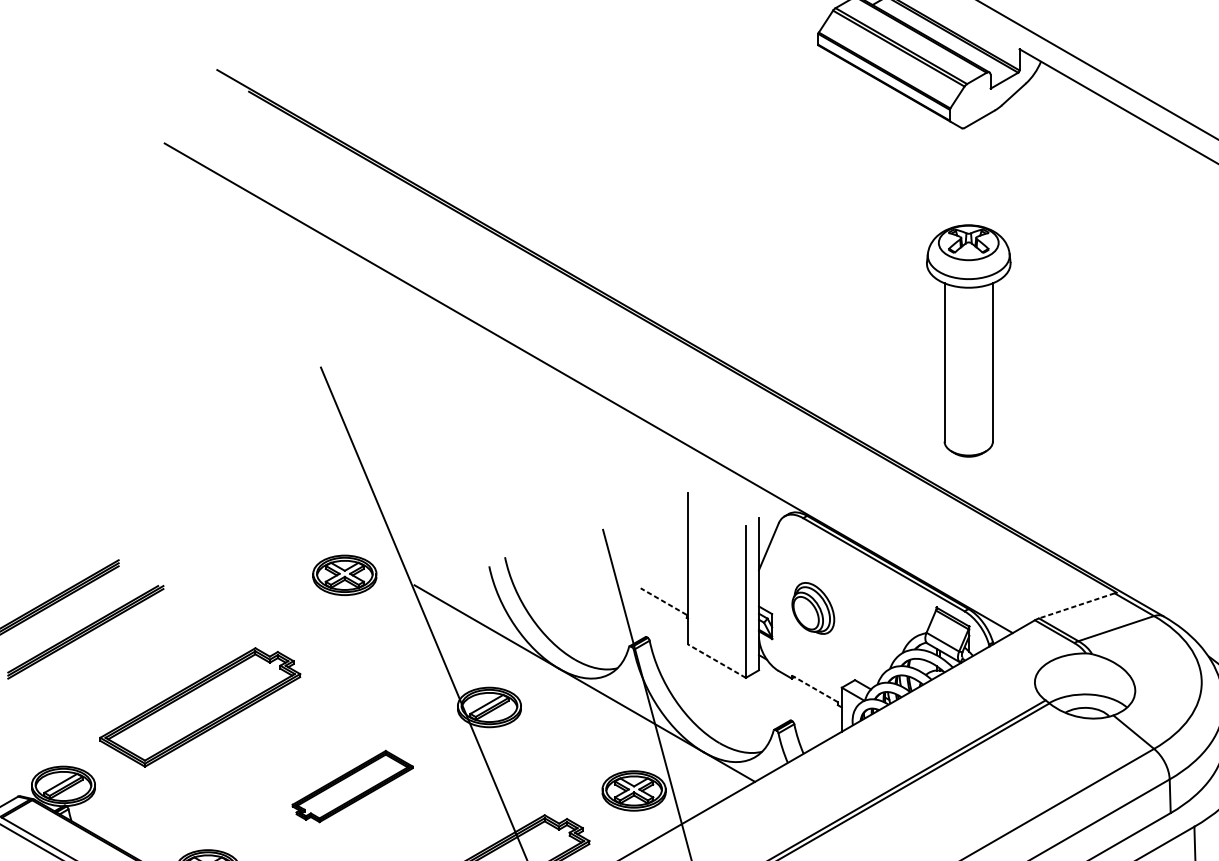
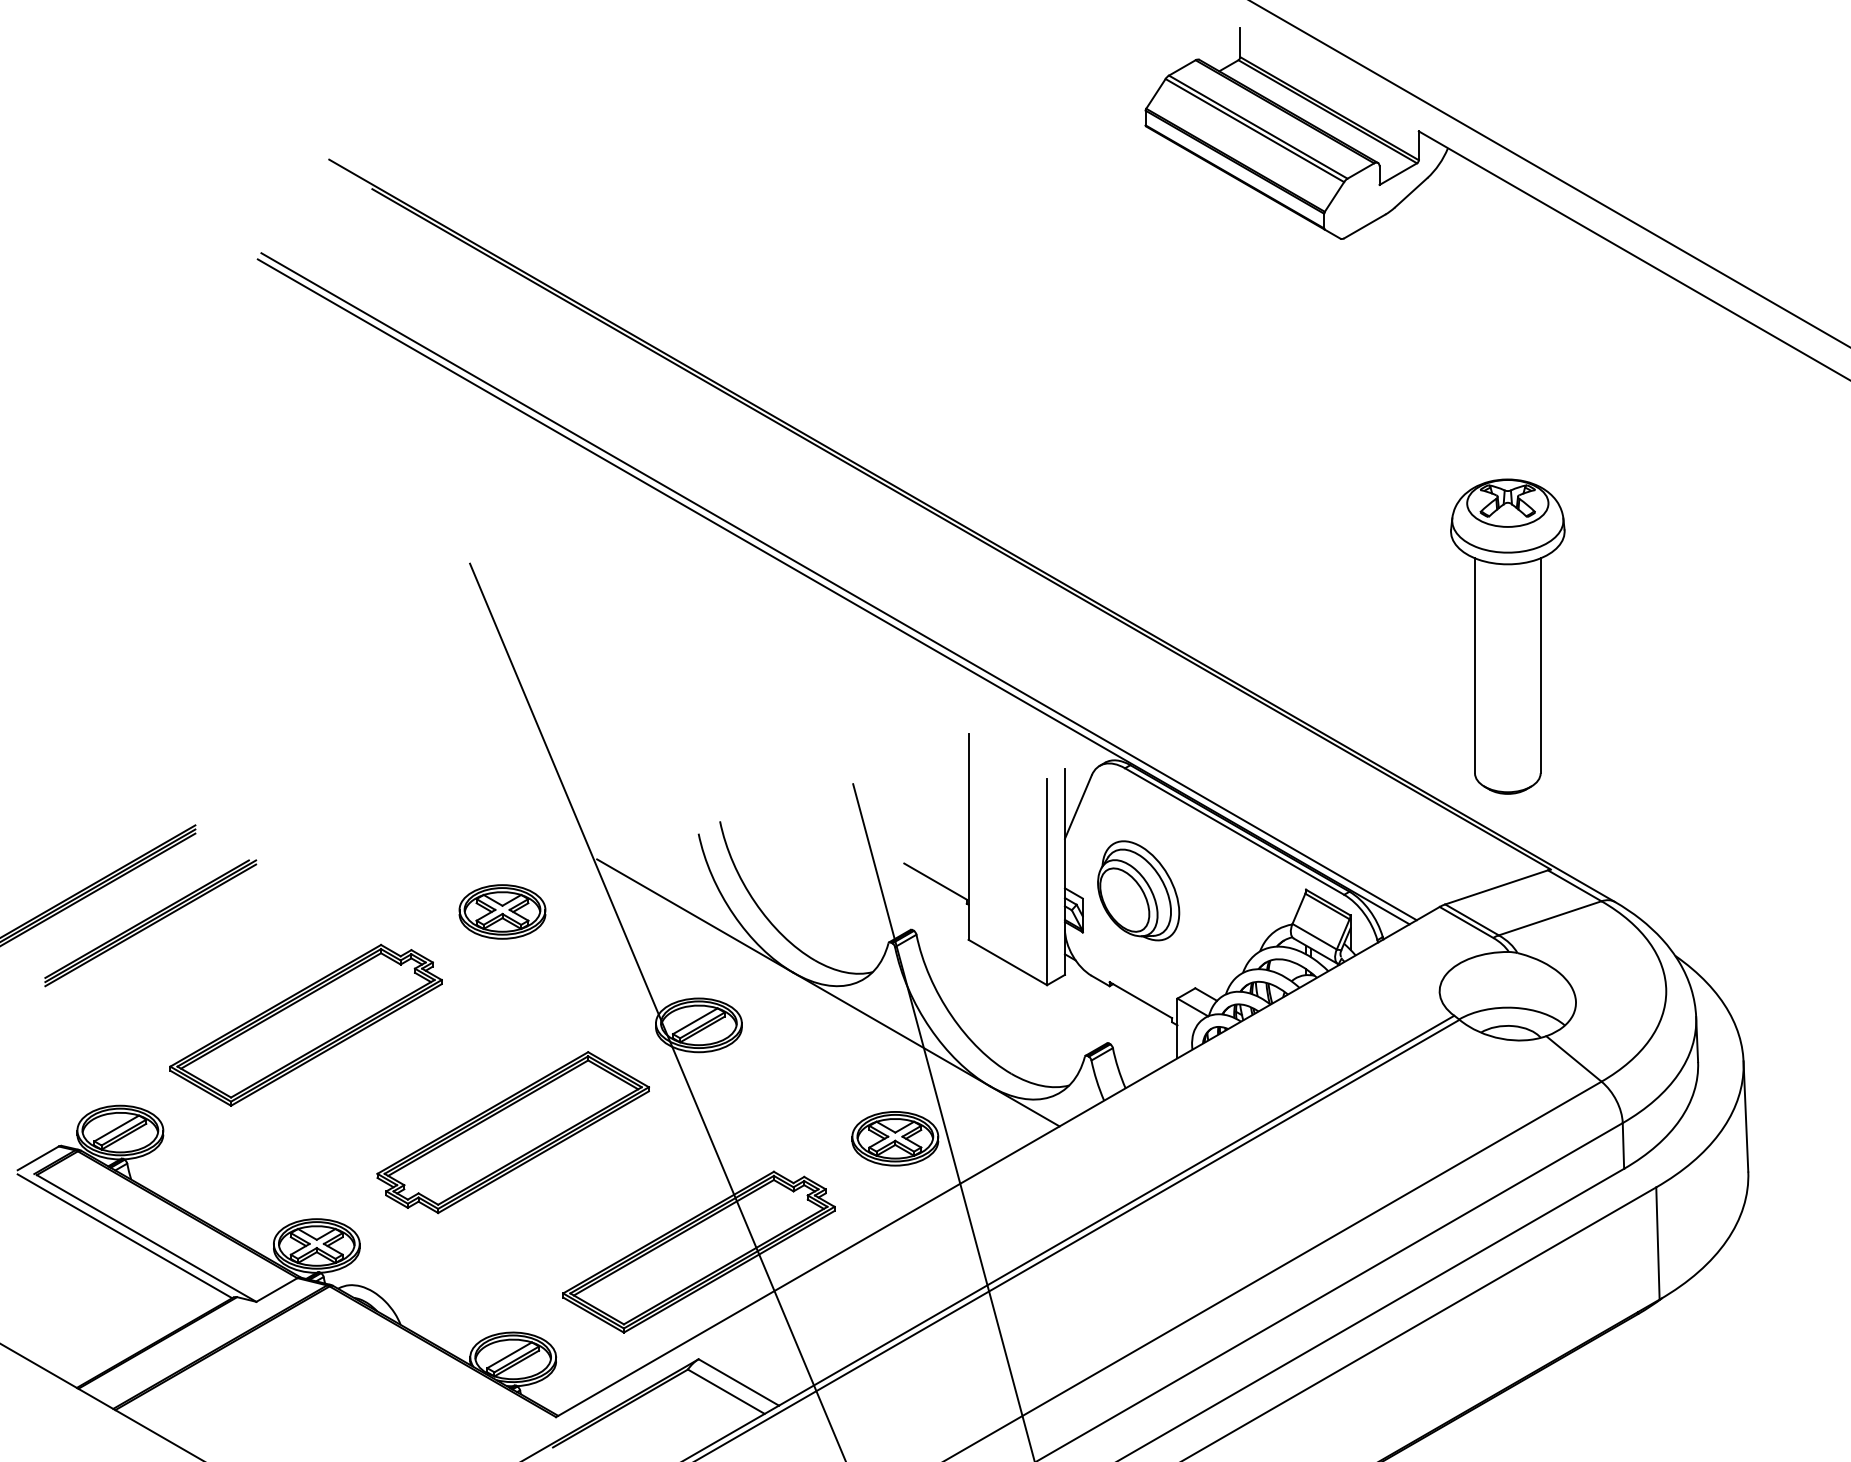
part: (968, 340) -> (1507, 636), moved
line: (592, 384) -> (838, 586), added
part: (344, 575) -> (502, 911), moved
line: (663, 601) -> (935, 881), dashed -> solid
line: (1076, 605) -> (1496, 887), dashed -> solid
part: (813, 608) -> (1138, 890), size x1.43
line: (716, 661) -> (1007, 962), dashed -> solid
line: (814, 688) -> (1140, 999), dashed -> solid
part: (352, 786) -> (512, 1132), size x1.67

